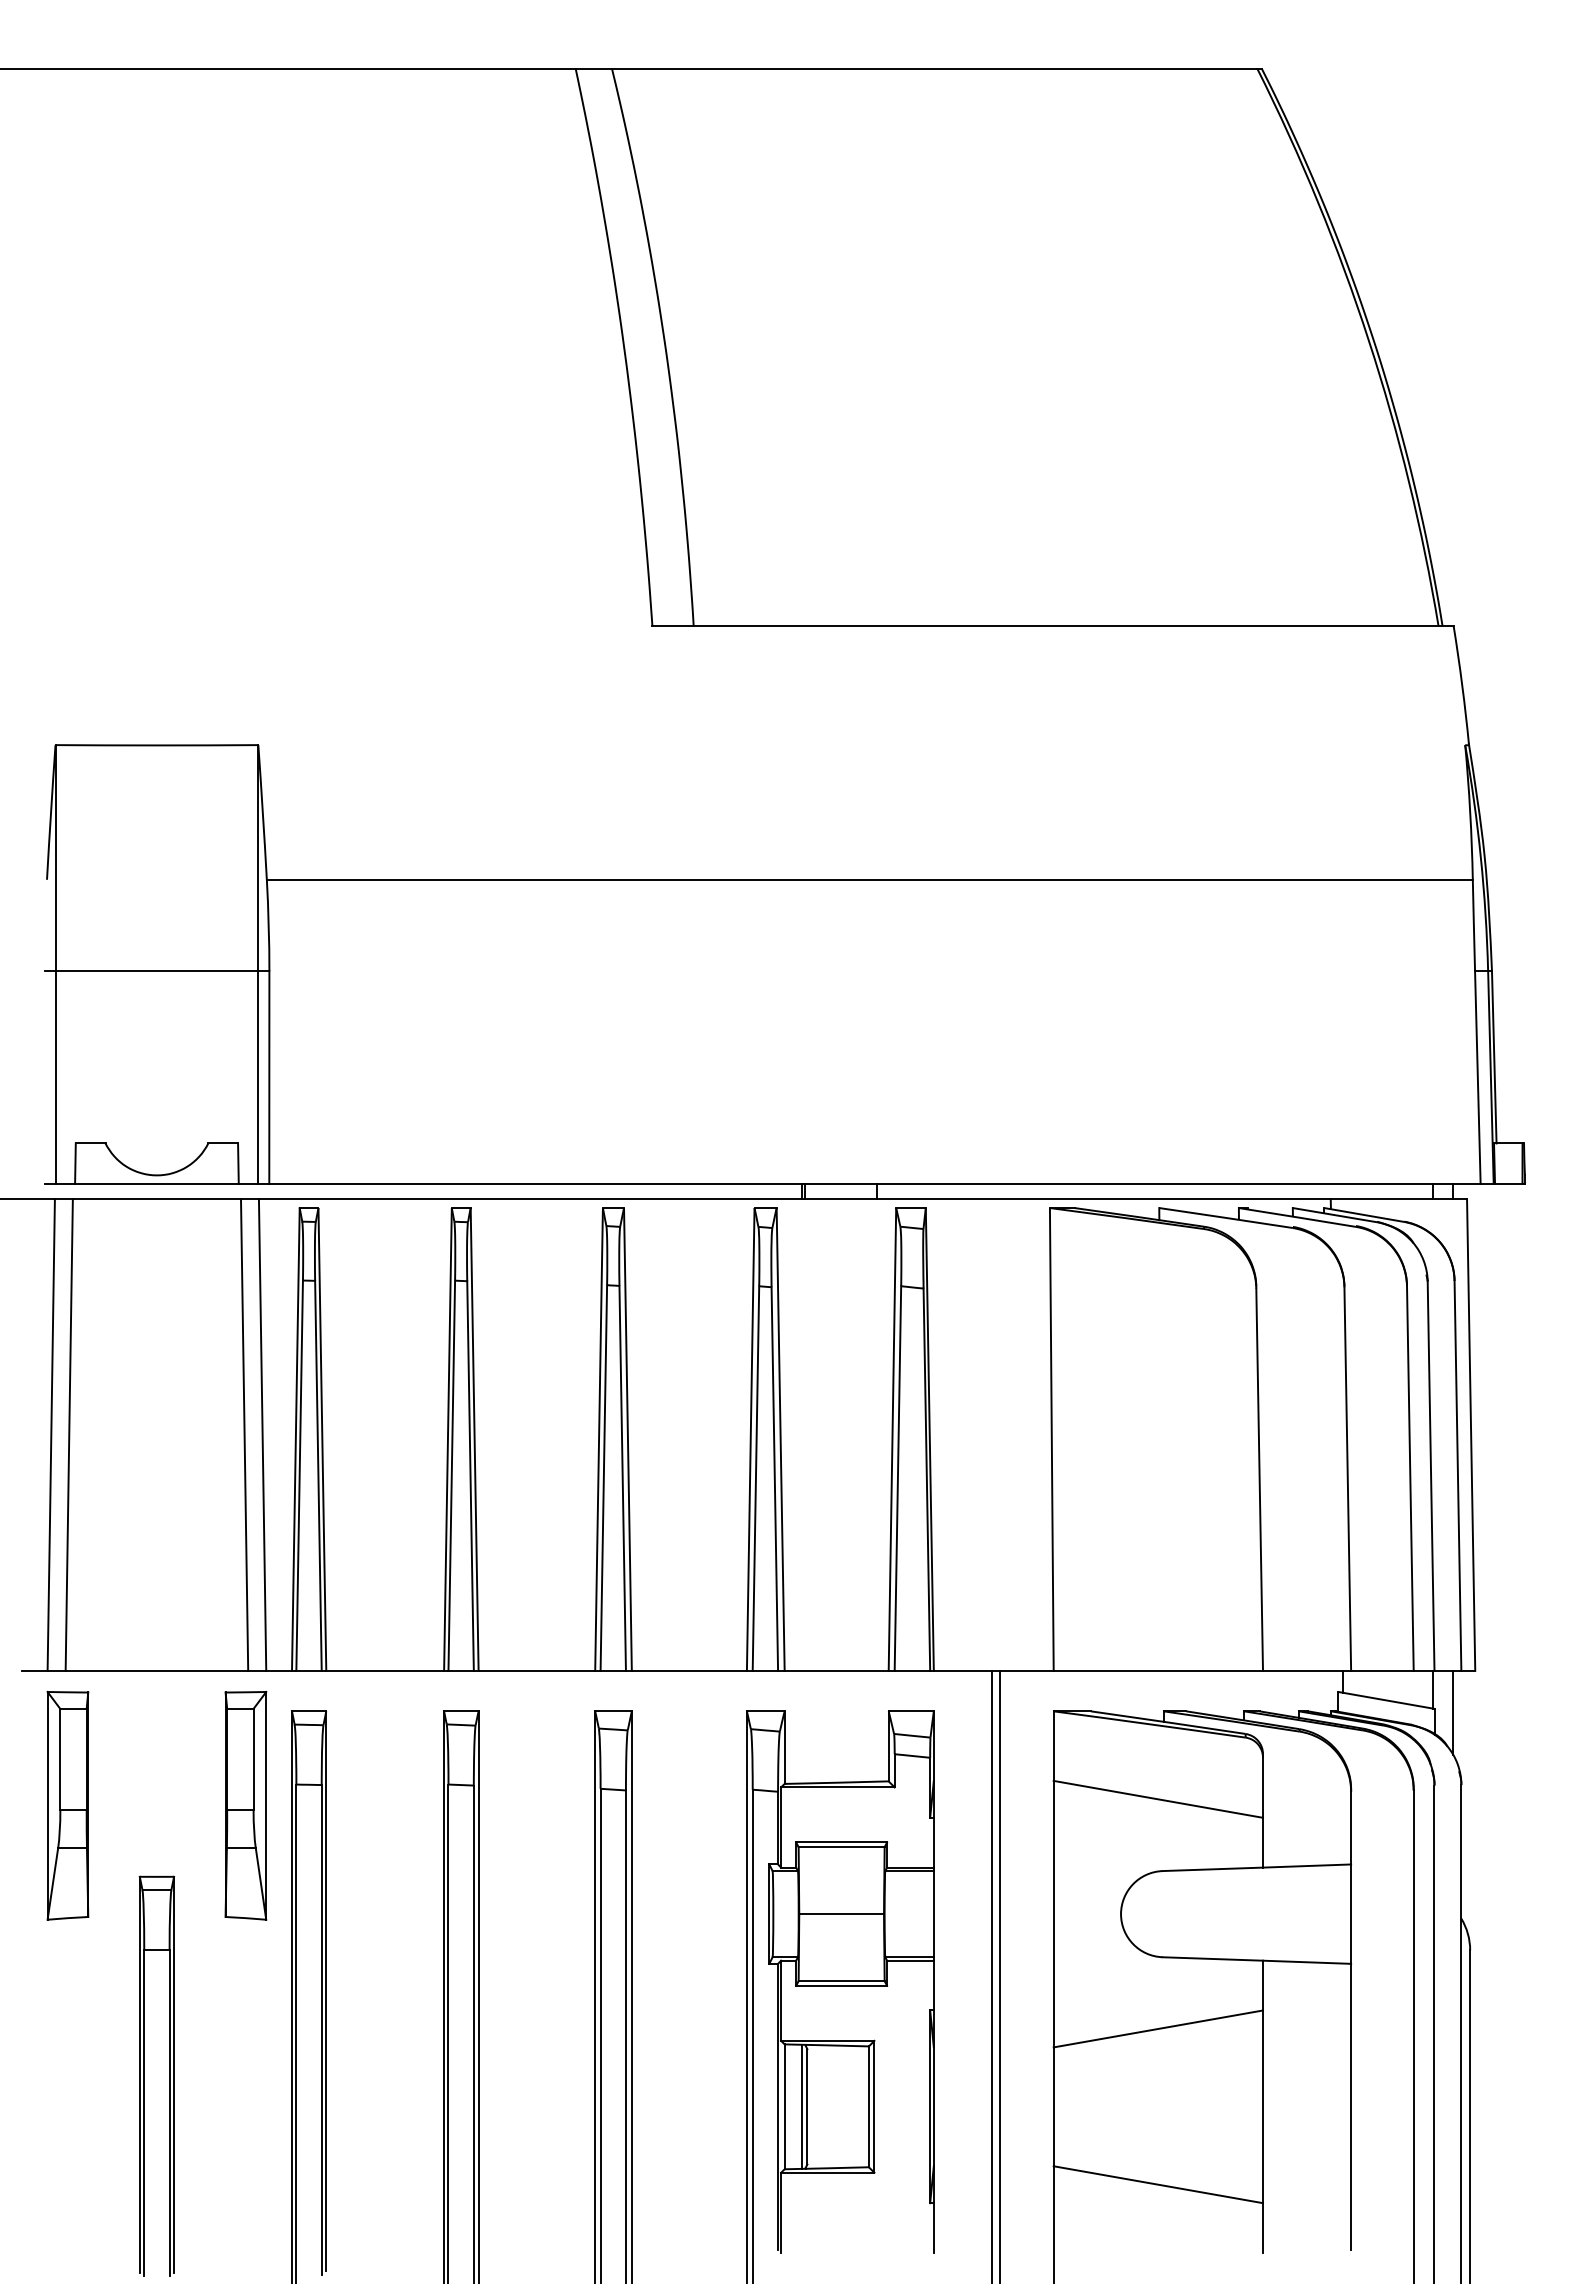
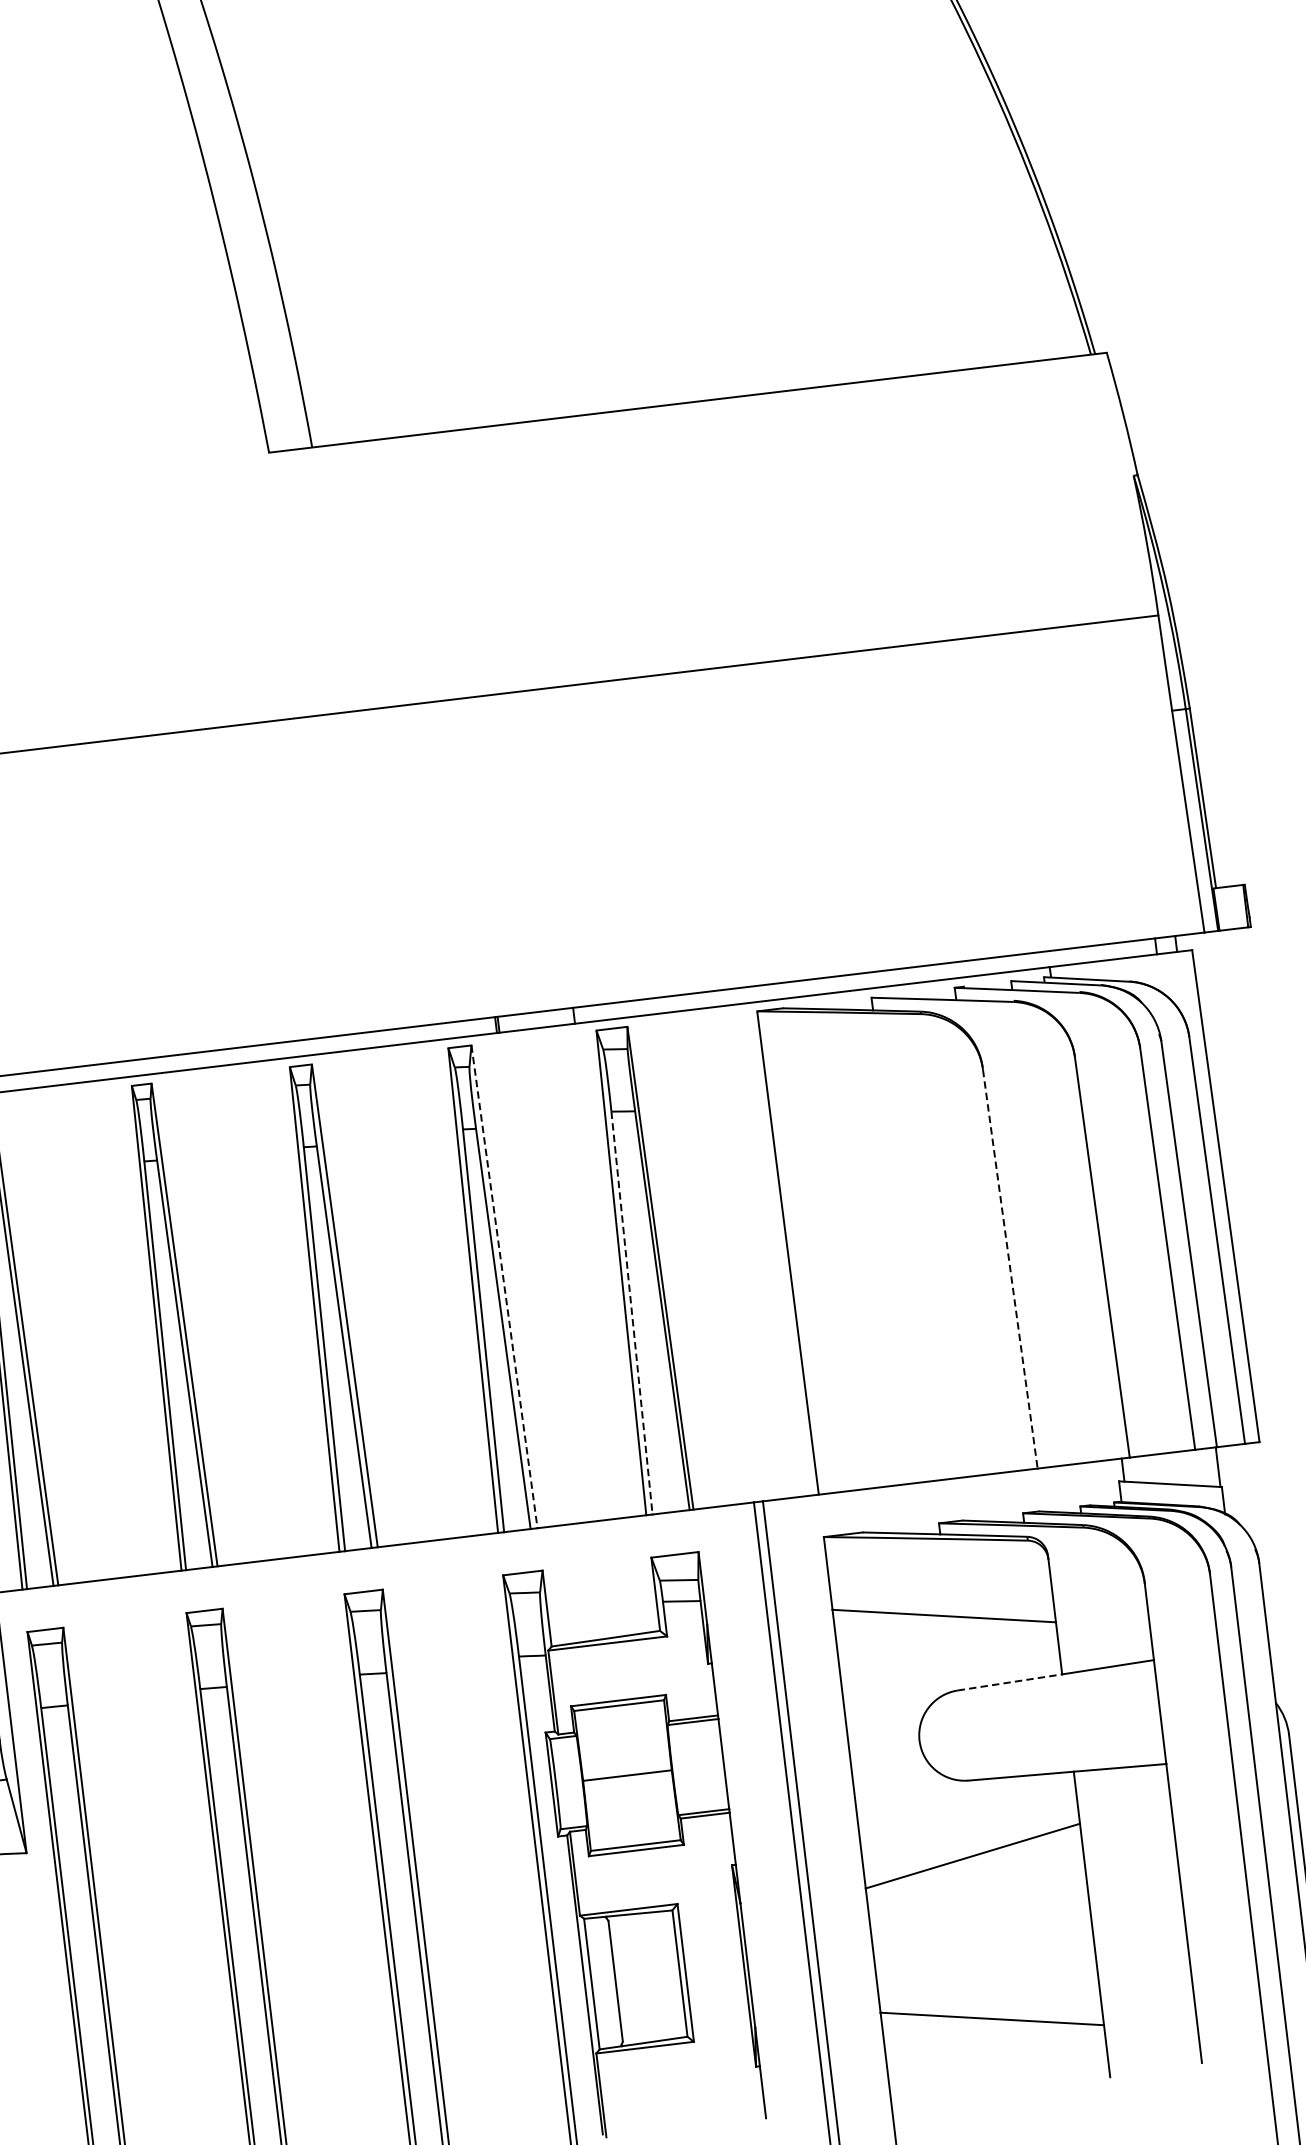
line: (780, 1440) -> (504, 1287), solid -> dashed
line: (897, 1479) -> (631, 1314), solid -> dashed
line: (1259, 1480) -> (1010, 1270), solid -> dashed
line: (1452, 1712) -> (1240, 1488), removed
line: (1213, 1869) -> (1010, 1682), solid -> dashed
line: (802, 2106) -> (610, 1981), removed

